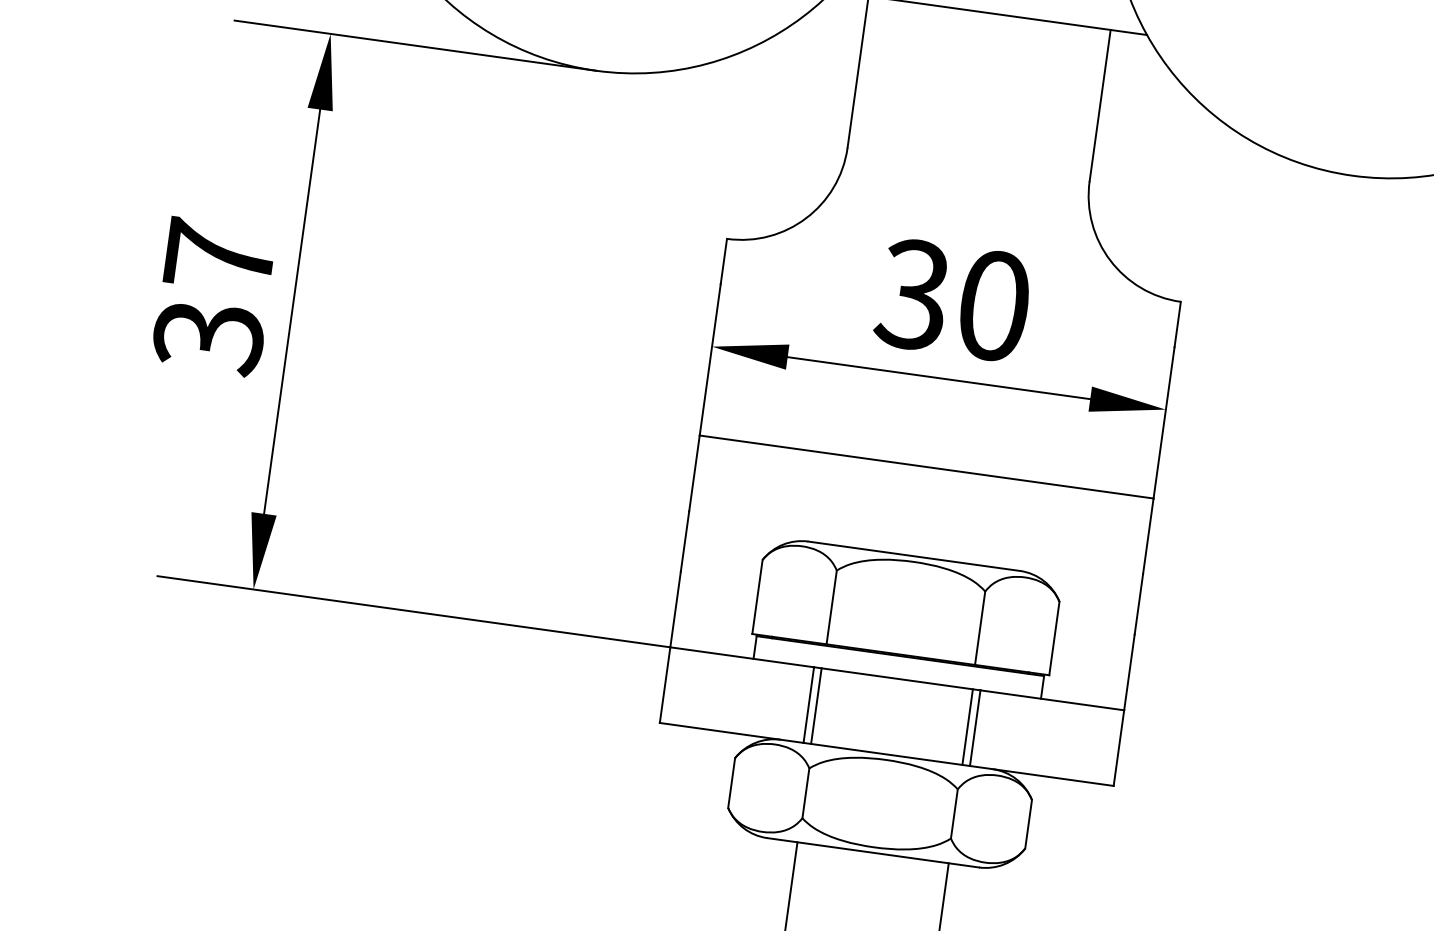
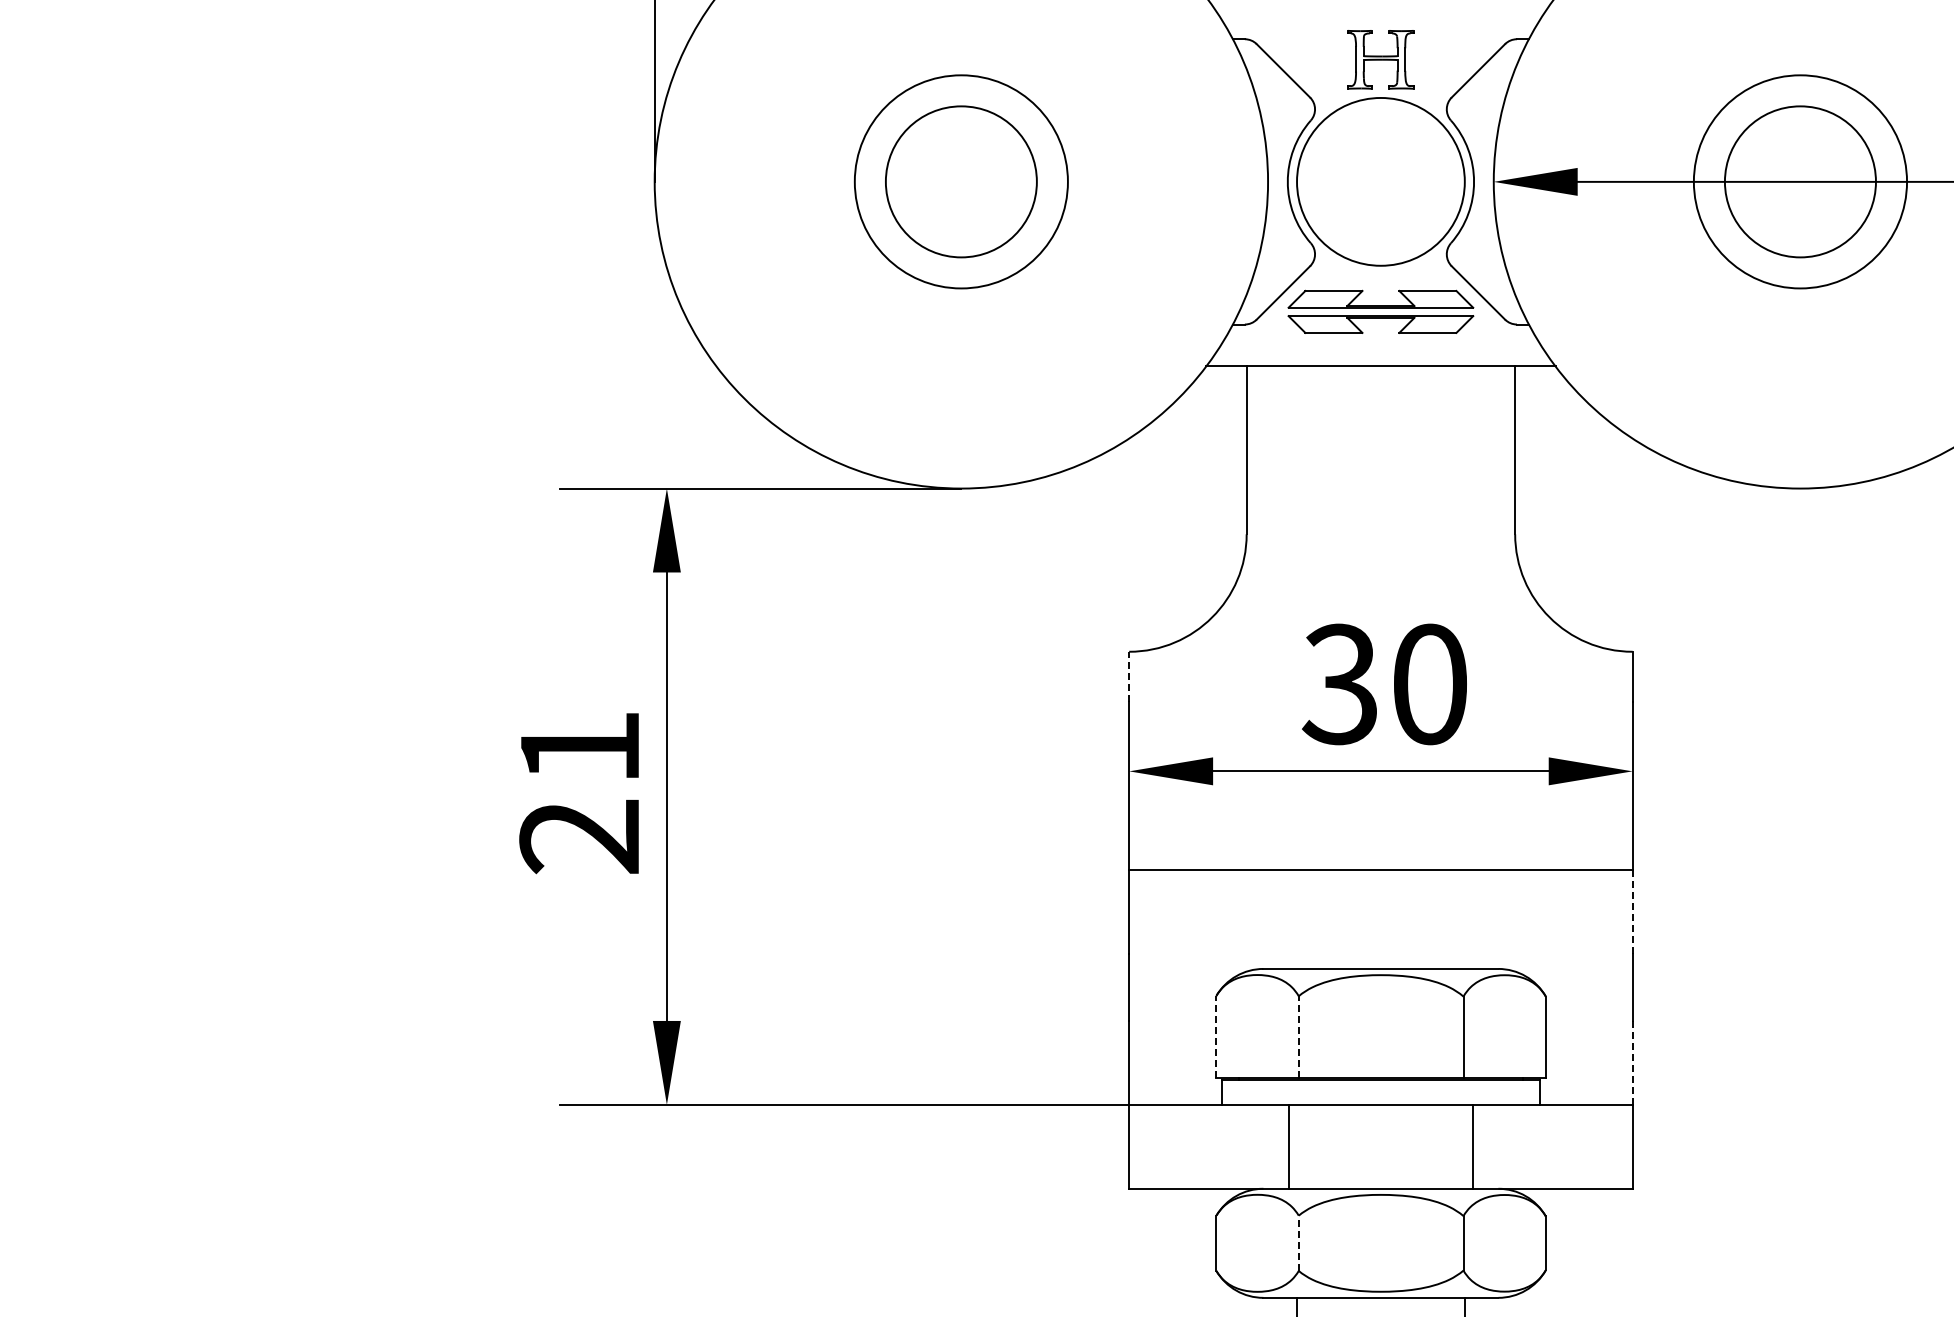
line: (724, 261) -> (1129, 676), solid -> dashed
text: (213, 296) -> (579, 792), 37 -> 21
line: (1148, 535) -> (1632, 911), solid -> dashed
line: (757, 596) -> (1216, 1036), solid -> dashed
line: (831, 607) -> (1298, 1037), solid -> dashed
line: (1129, 672) -> (1632, 1062), solid -> dashed
line: (816, 705) -> (1297, 1146), removed
line: (967, 726) -> (1464, 1146), removed
line: (805, 793) -> (1298, 1243), solid -> dashed

